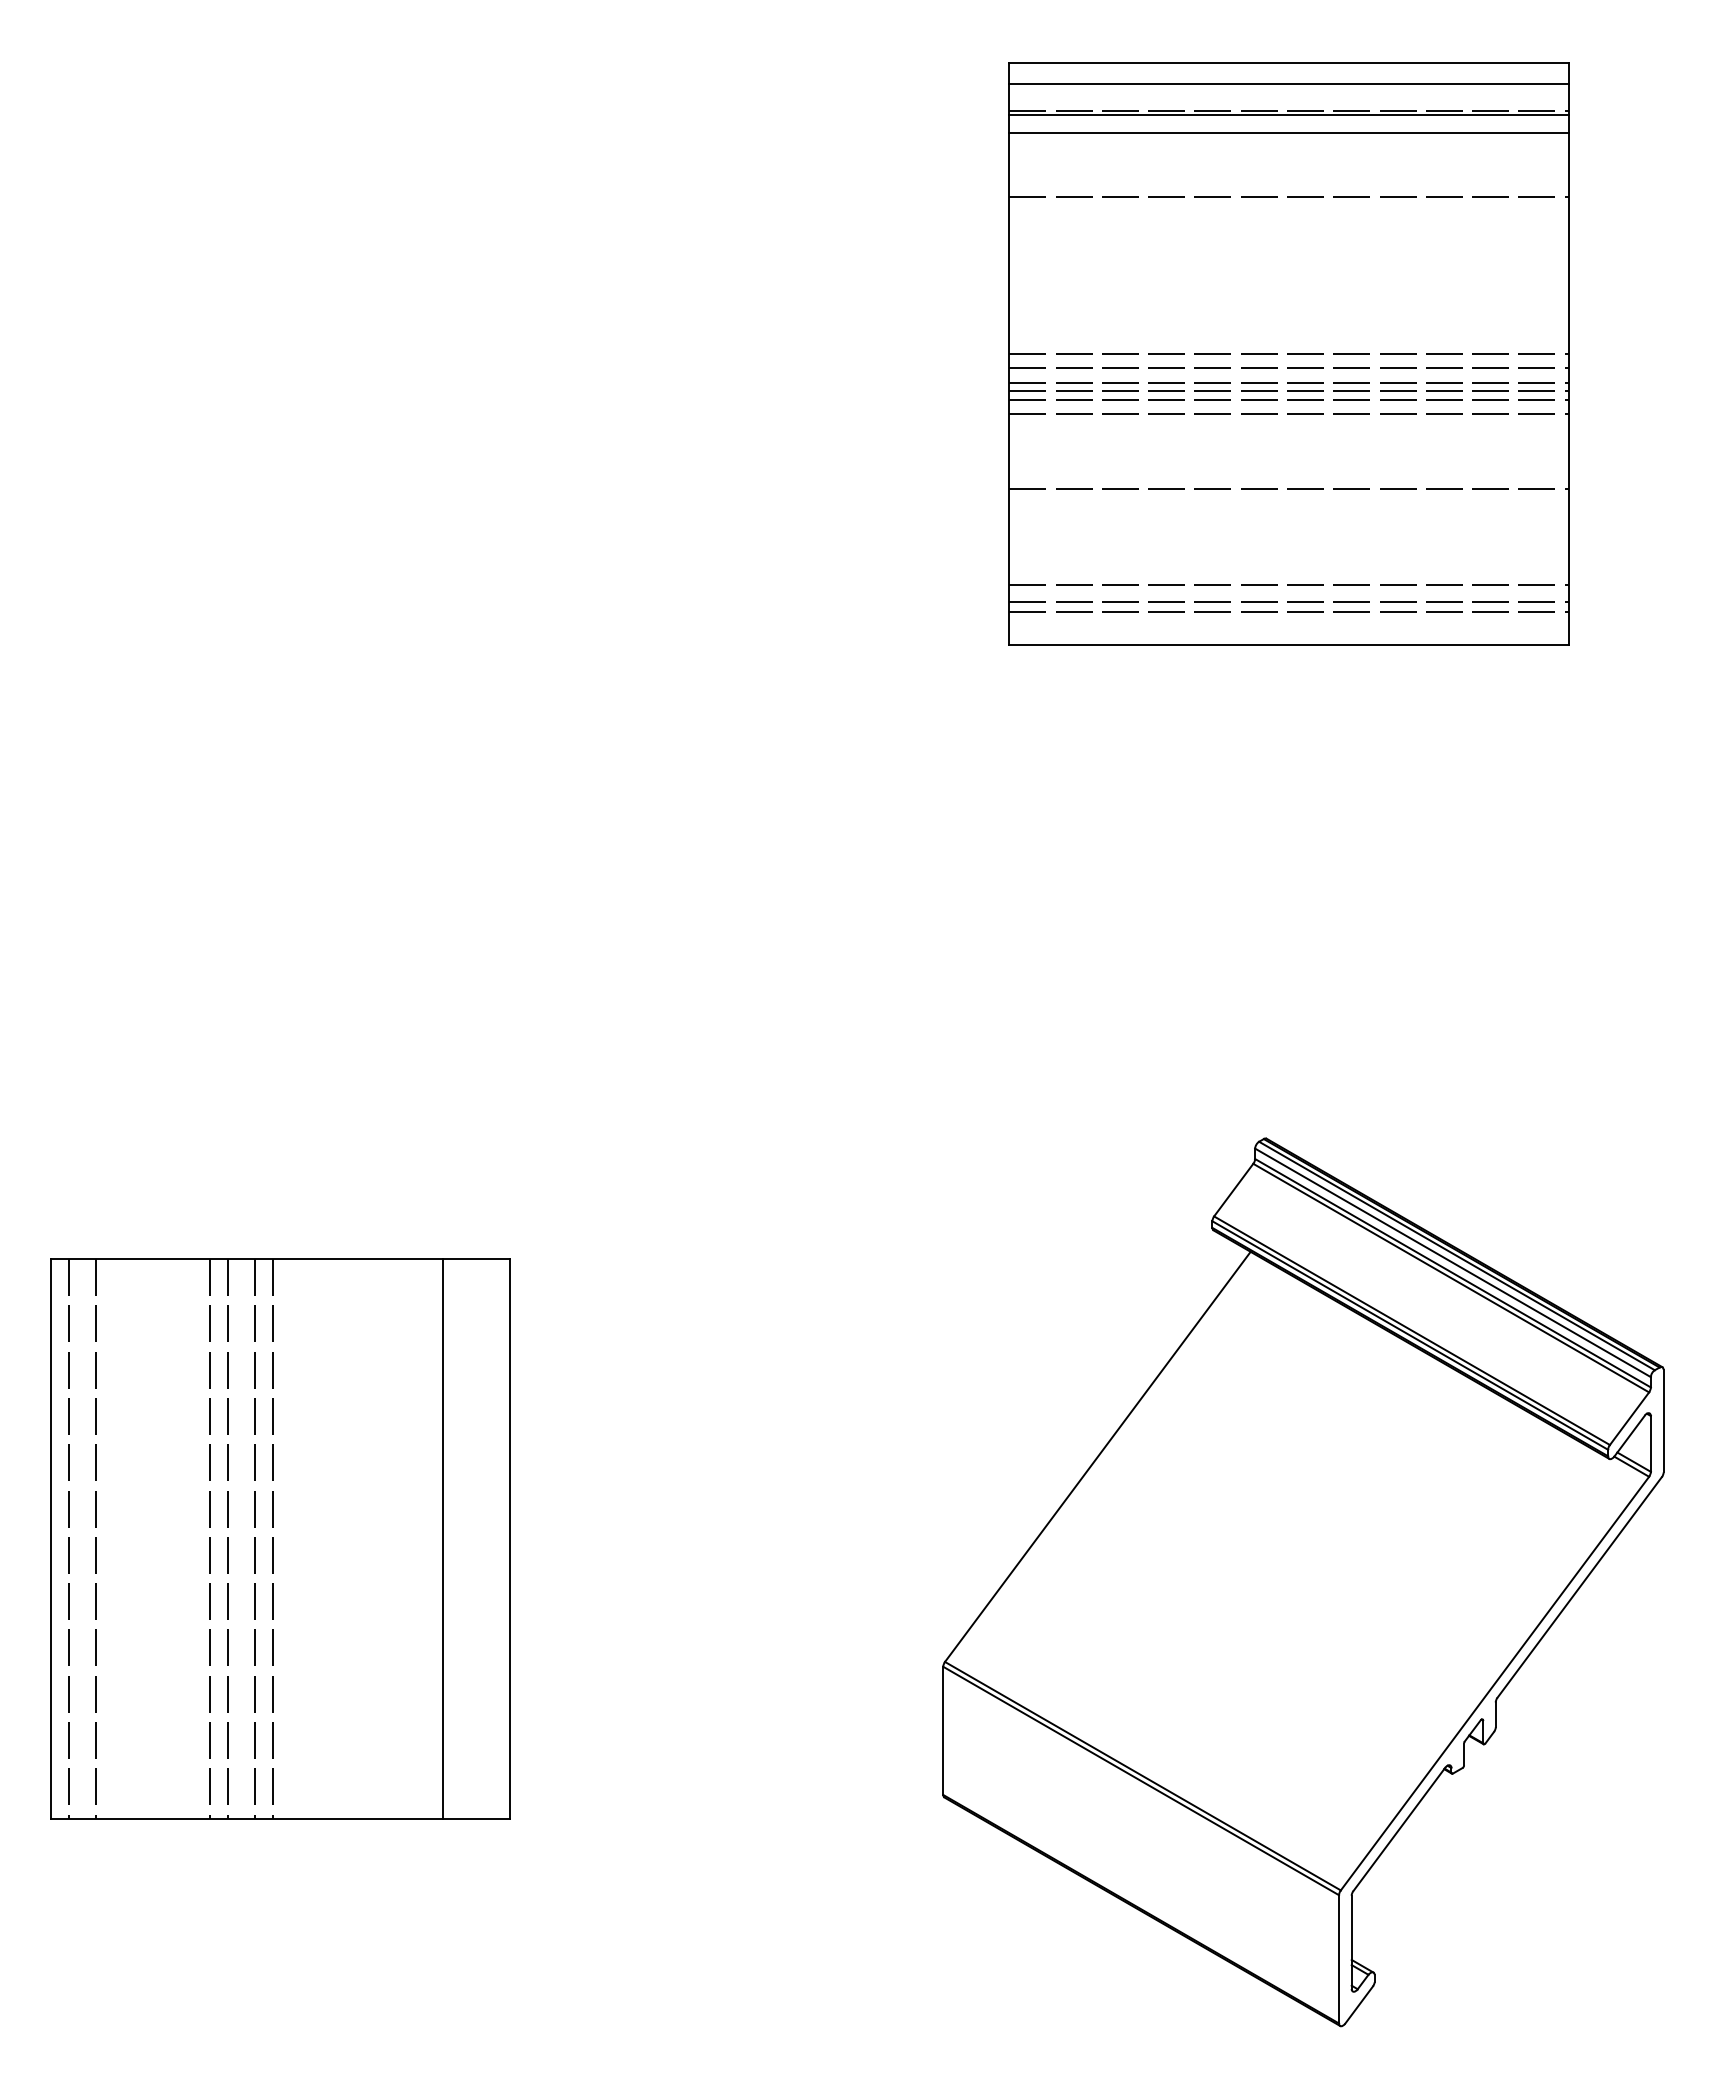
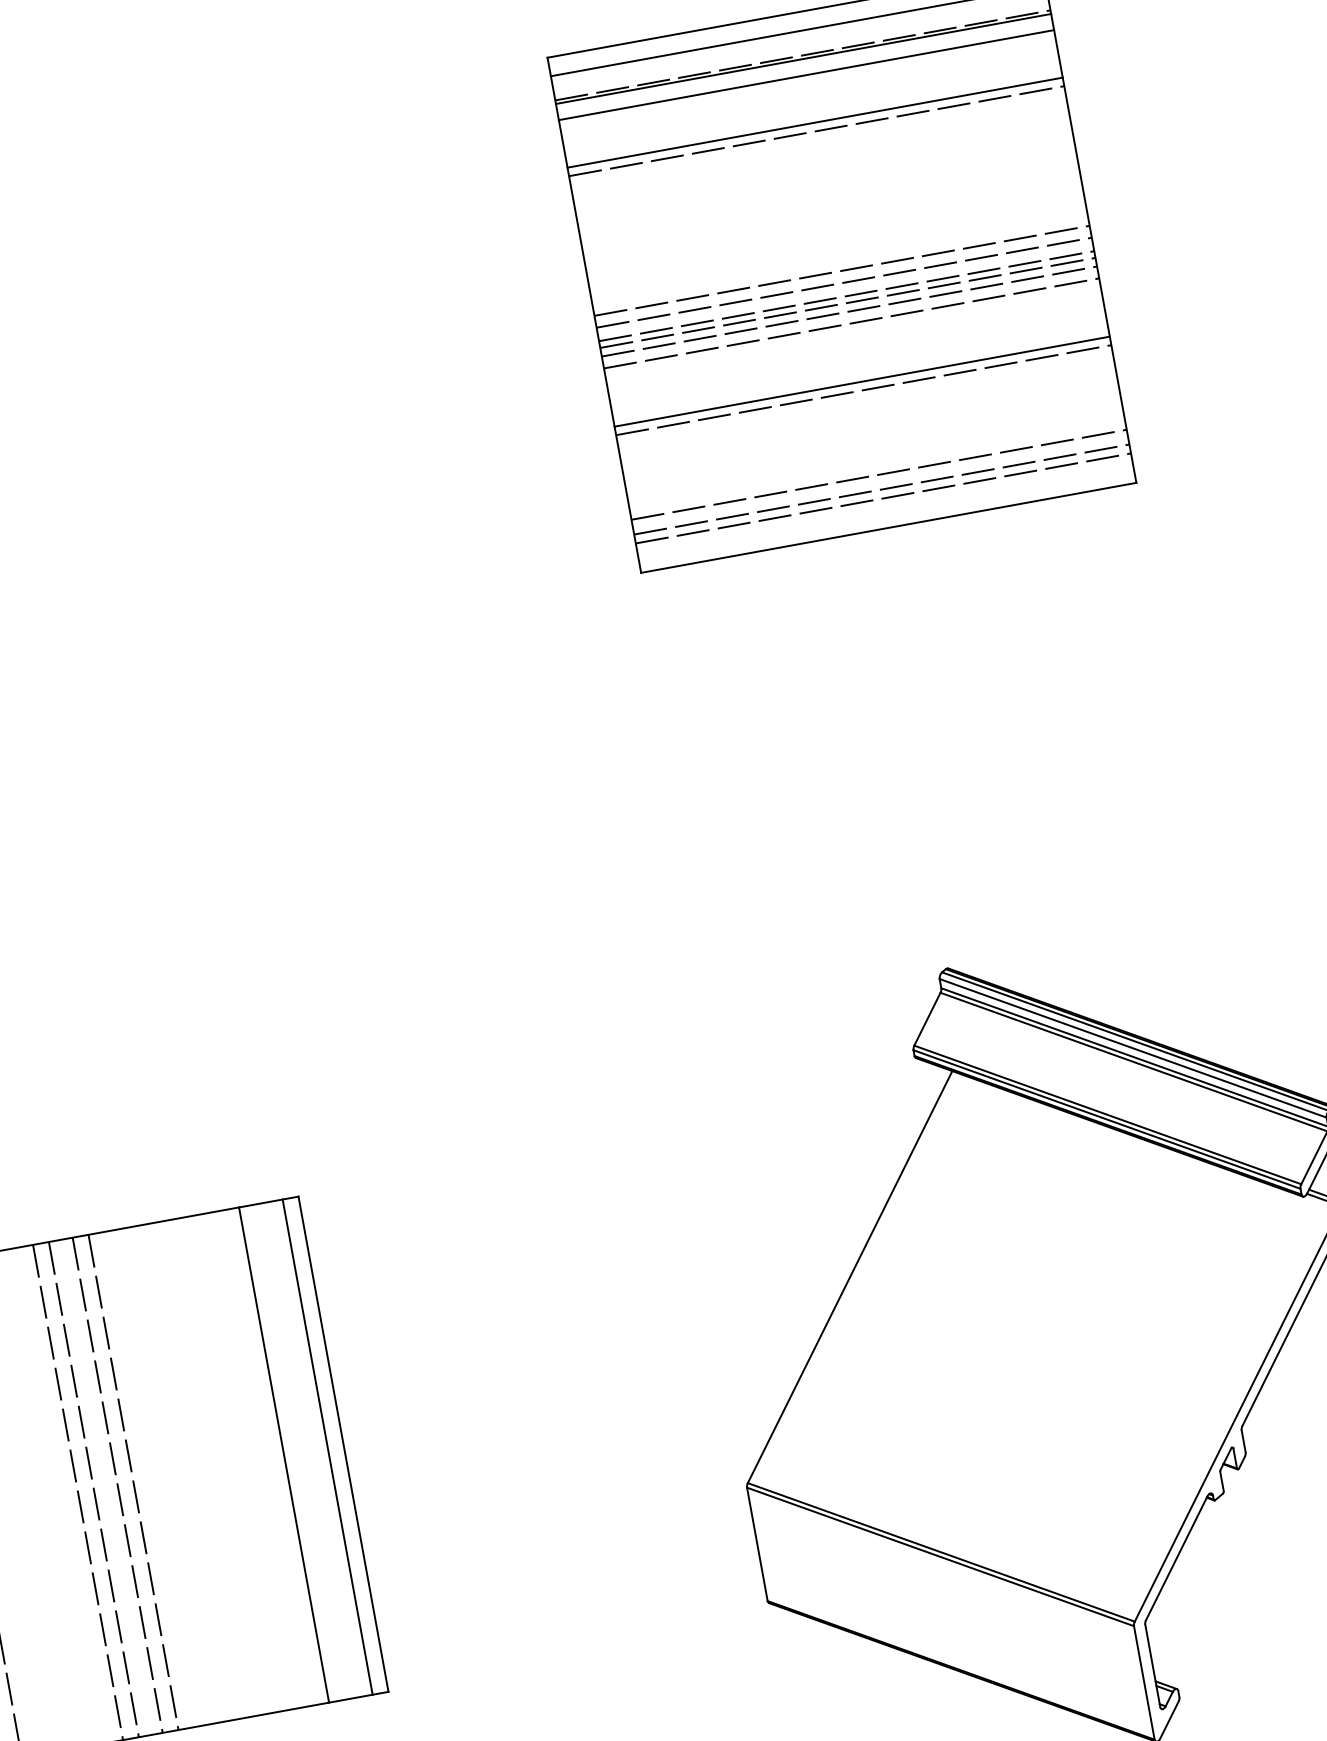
line: (1288, 186) -> (814, 122), added
line: (1288, 479) -> (861, 381), added
line: (492, 1538) -> (327, 1446), added

